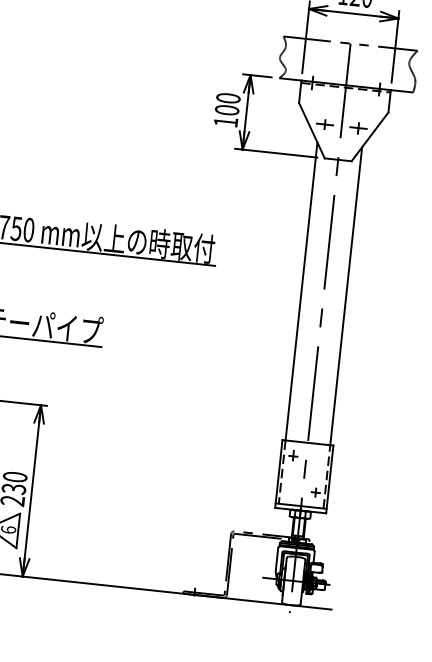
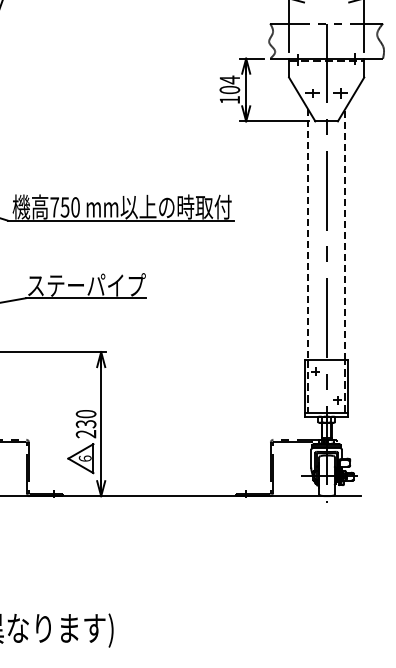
text: (228, 97) -> (229, 79), 100 -> 104
line: (301, 291) -> (307, 234), solid -> dashed
line: (346, 295) -> (345, 233), solid -> dashed

